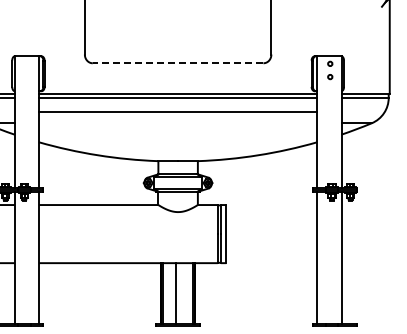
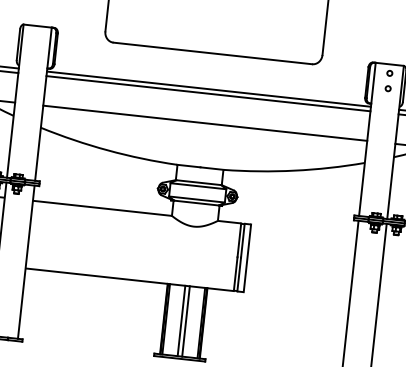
line: (177, 63) -> (212, 53), dashed -> solid
line: (177, 112) -> (204, 123), moved
line: (180, 293) -> (186, 321), added

